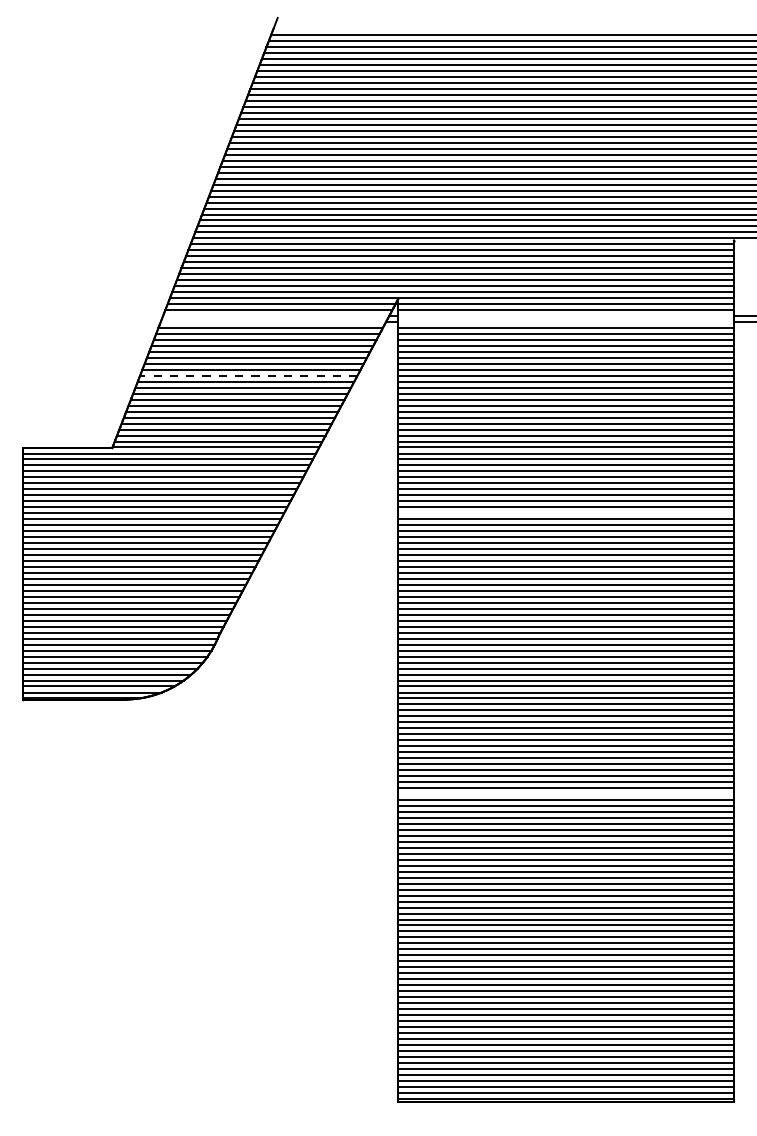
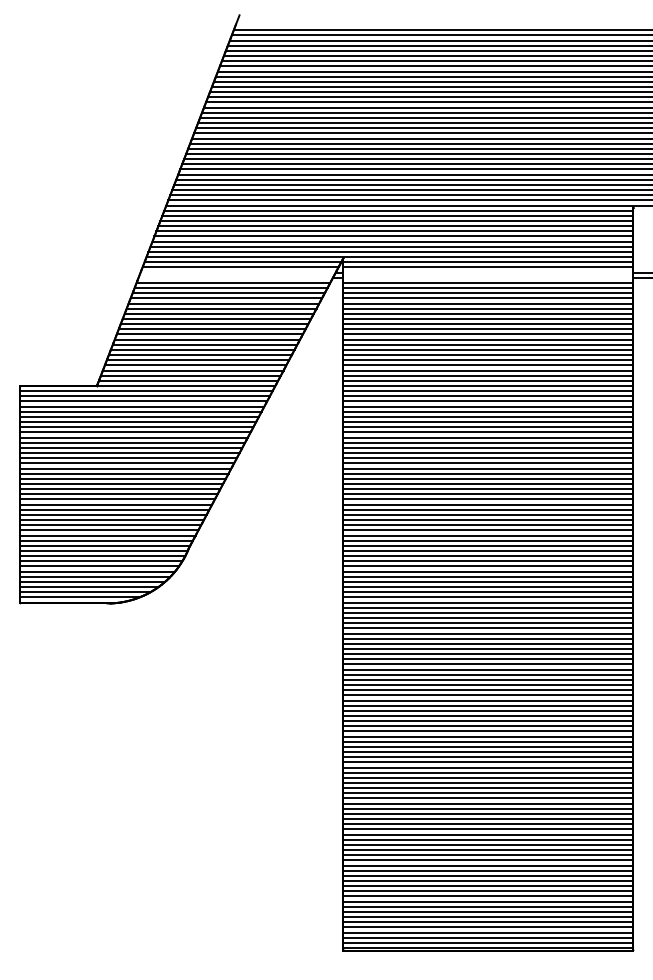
line: (248, 376) -> (214, 324), dashed -> solid
line: (566, 512) -> (488, 442), added
line: (566, 794) -> (488, 685), added

